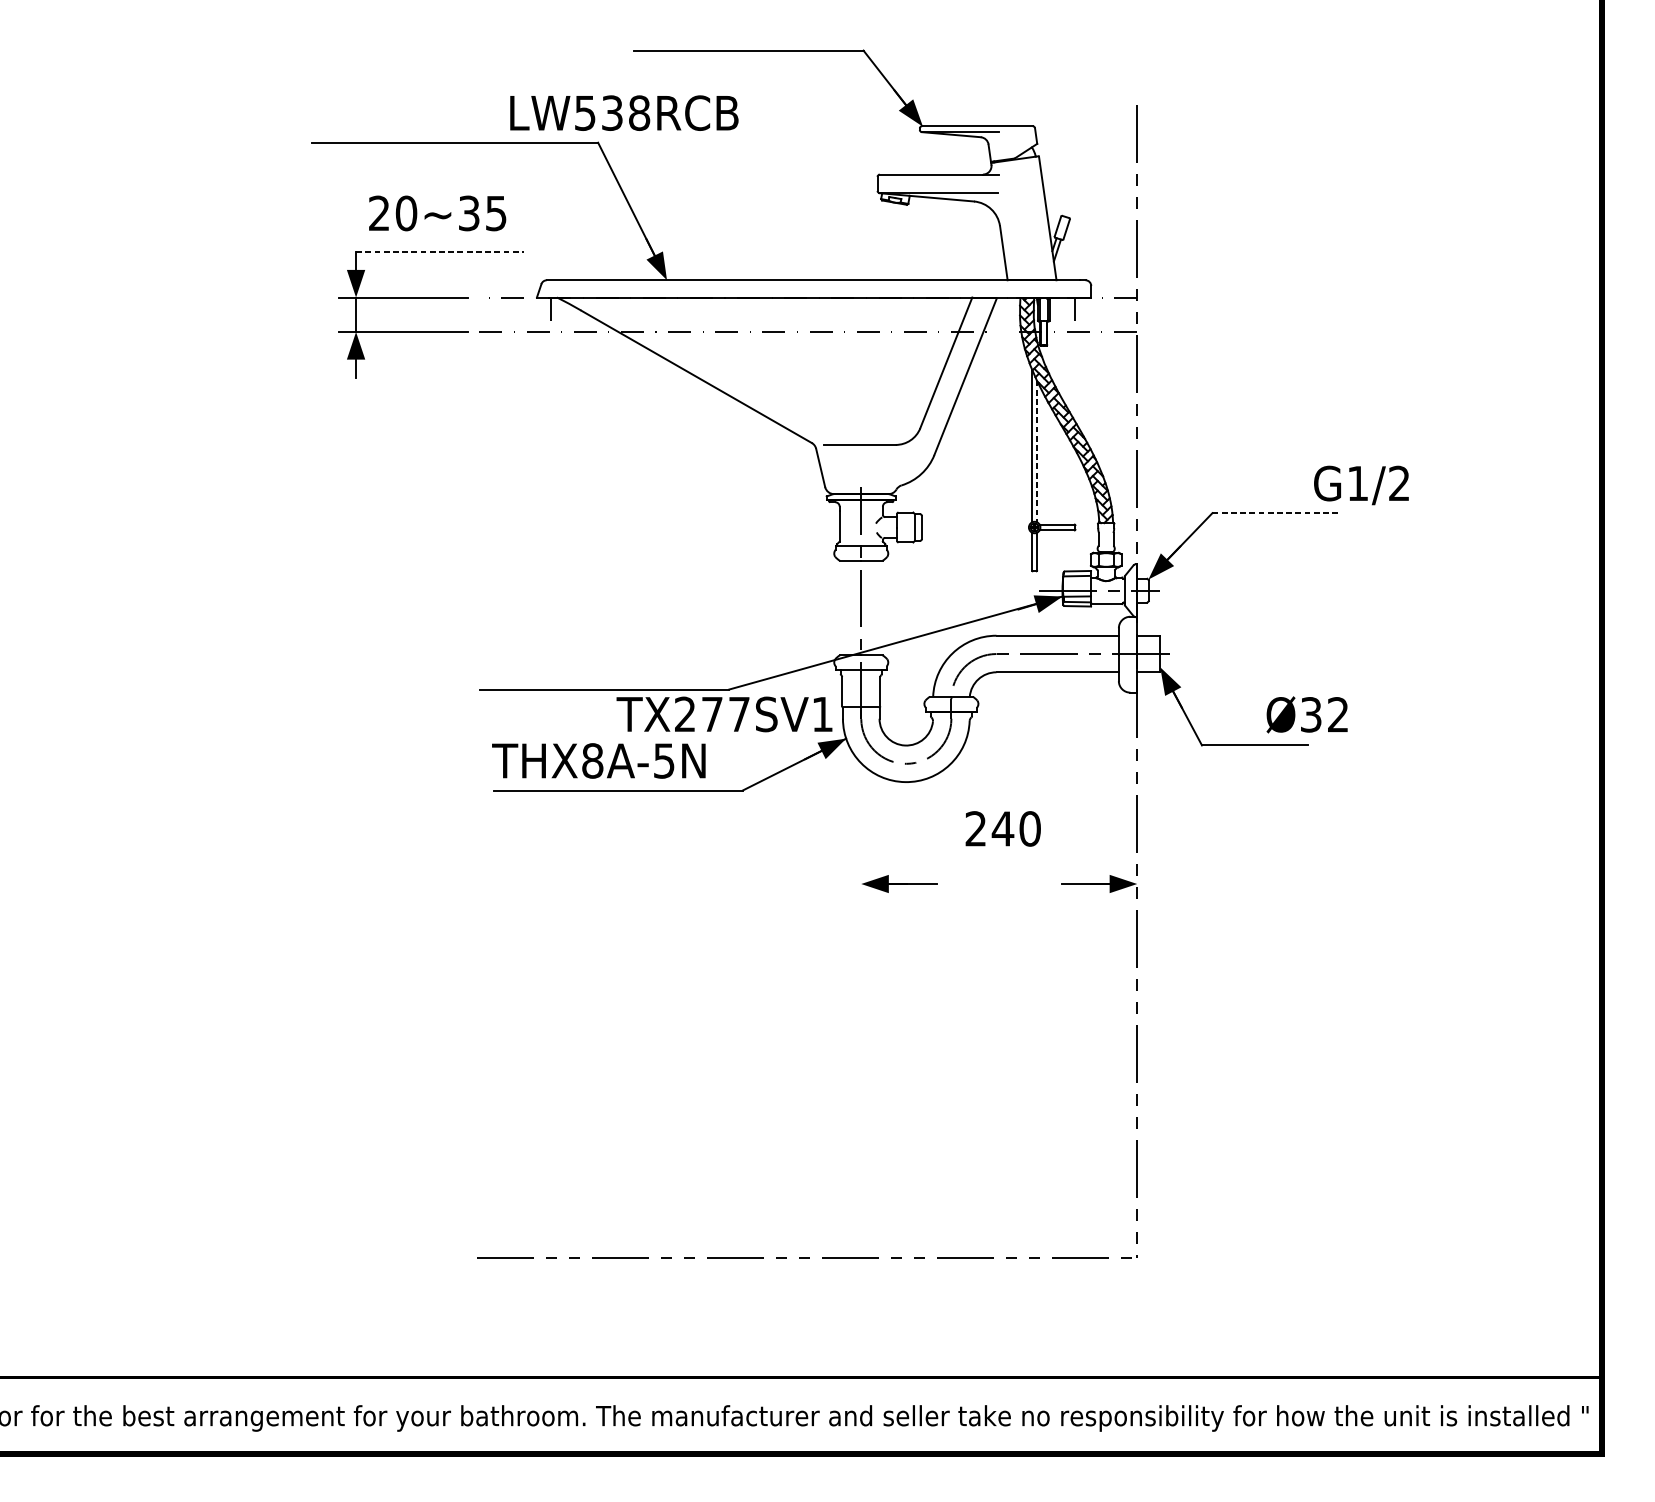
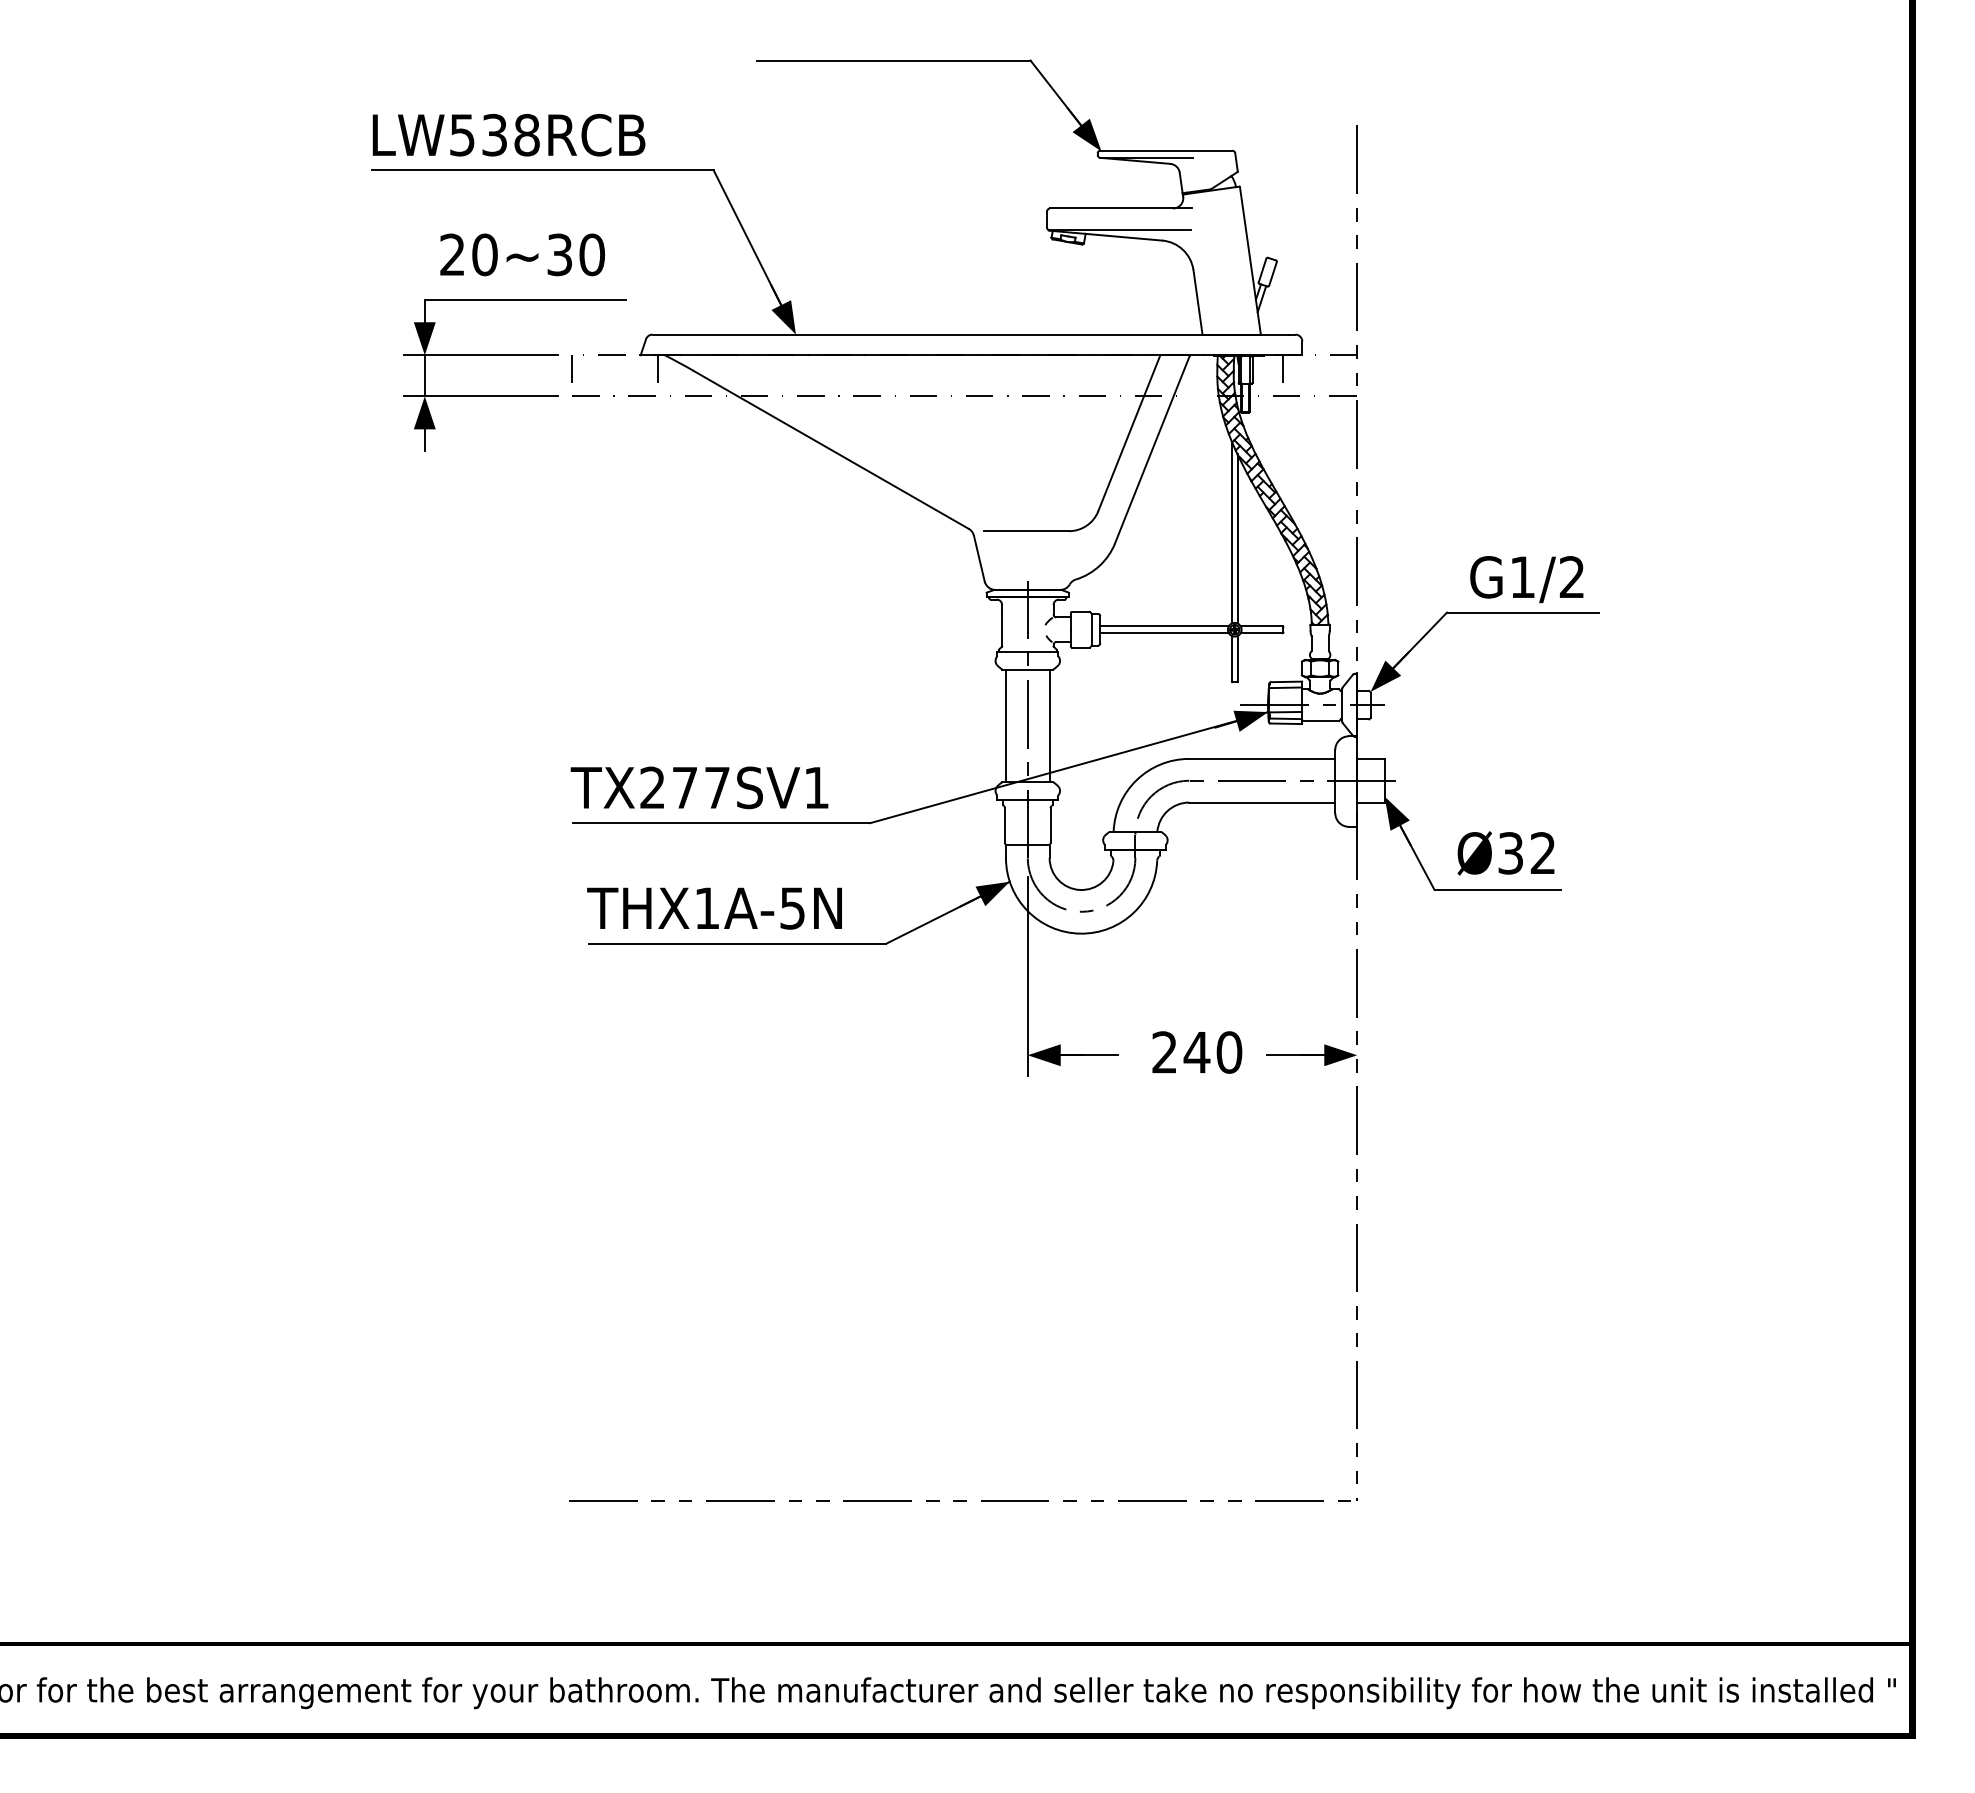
text: (623, 112) -> (508, 134), moved
text: (496, 213) -> (592, 254), 20~35 -> 20~30
line: (440, 251) -> (525, 300), dashed -> solid
line: (478, 308) -> (571, 368), added
line: (1036, 451) -> (1237, 538), dashed -> solid
text: (1361, 485) -> (1526, 579), moved
line: (1275, 513) -> (1522, 612), dashed -> solid
line: (975, 524) -> (1164, 626), added
line: (975, 530) -> (1164, 633), added
line: (842, 607) -> (1005, 725), added
line: (879, 607) -> (1049, 725), added
text: (724, 714) -> (699, 787), moved
text: (1306, 714) -> (1505, 853), moved
text: (592, 761) -> (707, 908), THX8A-5N -> THX1A-5N
line: (861, 818) -> (1027, 976), added
text: (1003, 828) -> (1197, 1052), moved

